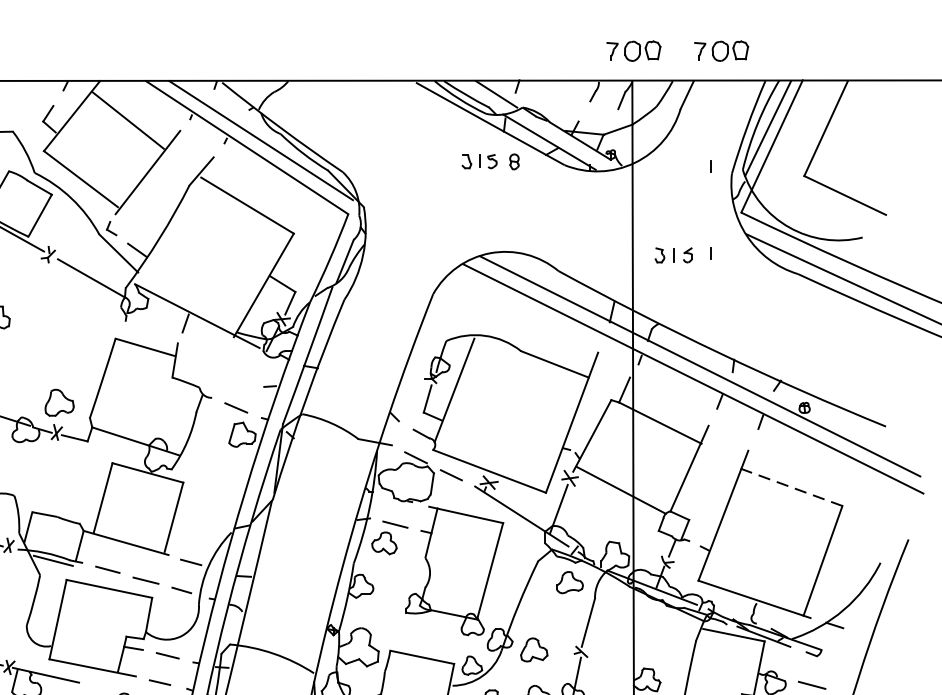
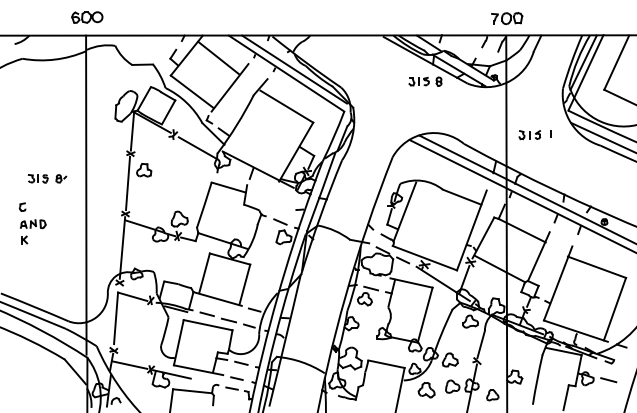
part: (722, 50) -> (557, 18), removed
line: (709, 164) -> (550, 83), removed
line: (790, 487) -> (596, 267), dashed -> solid

